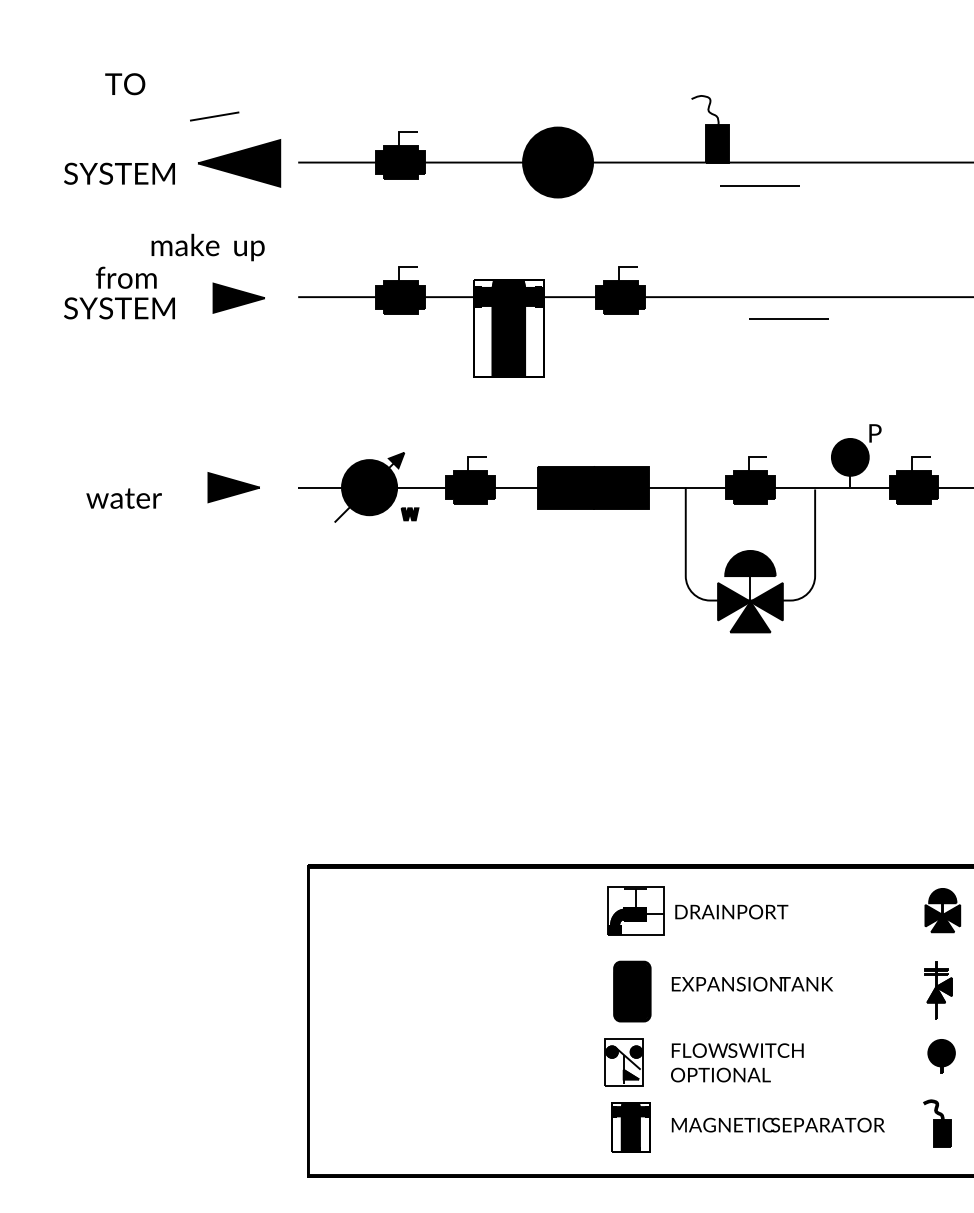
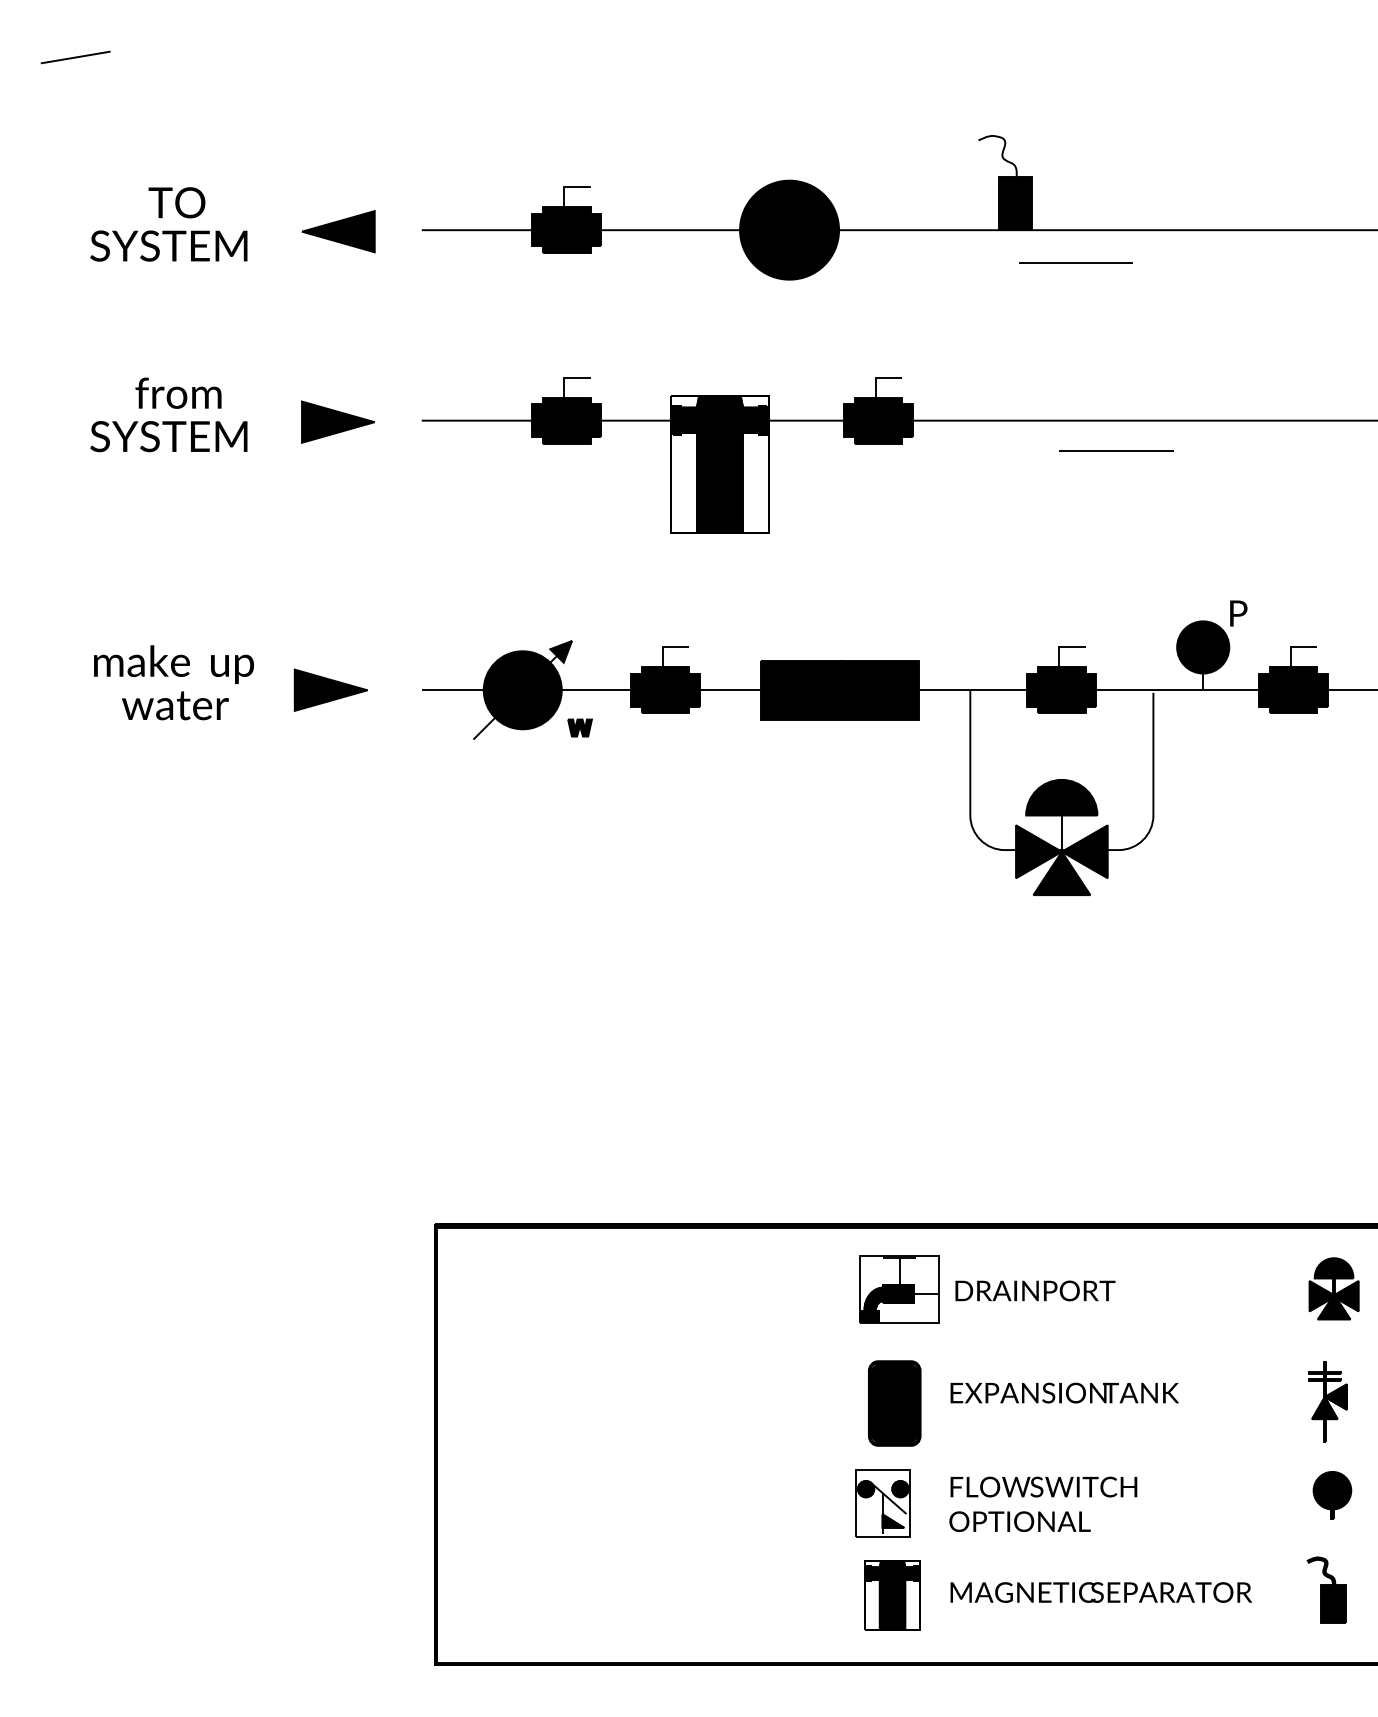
text: (125, 84) -> (177, 203), moved
line: (214, 116) -> (75, 57), moved
part: (239, 163) -> (338, 231), size x0.62
text: (207, 247) -> (173, 664), moved

